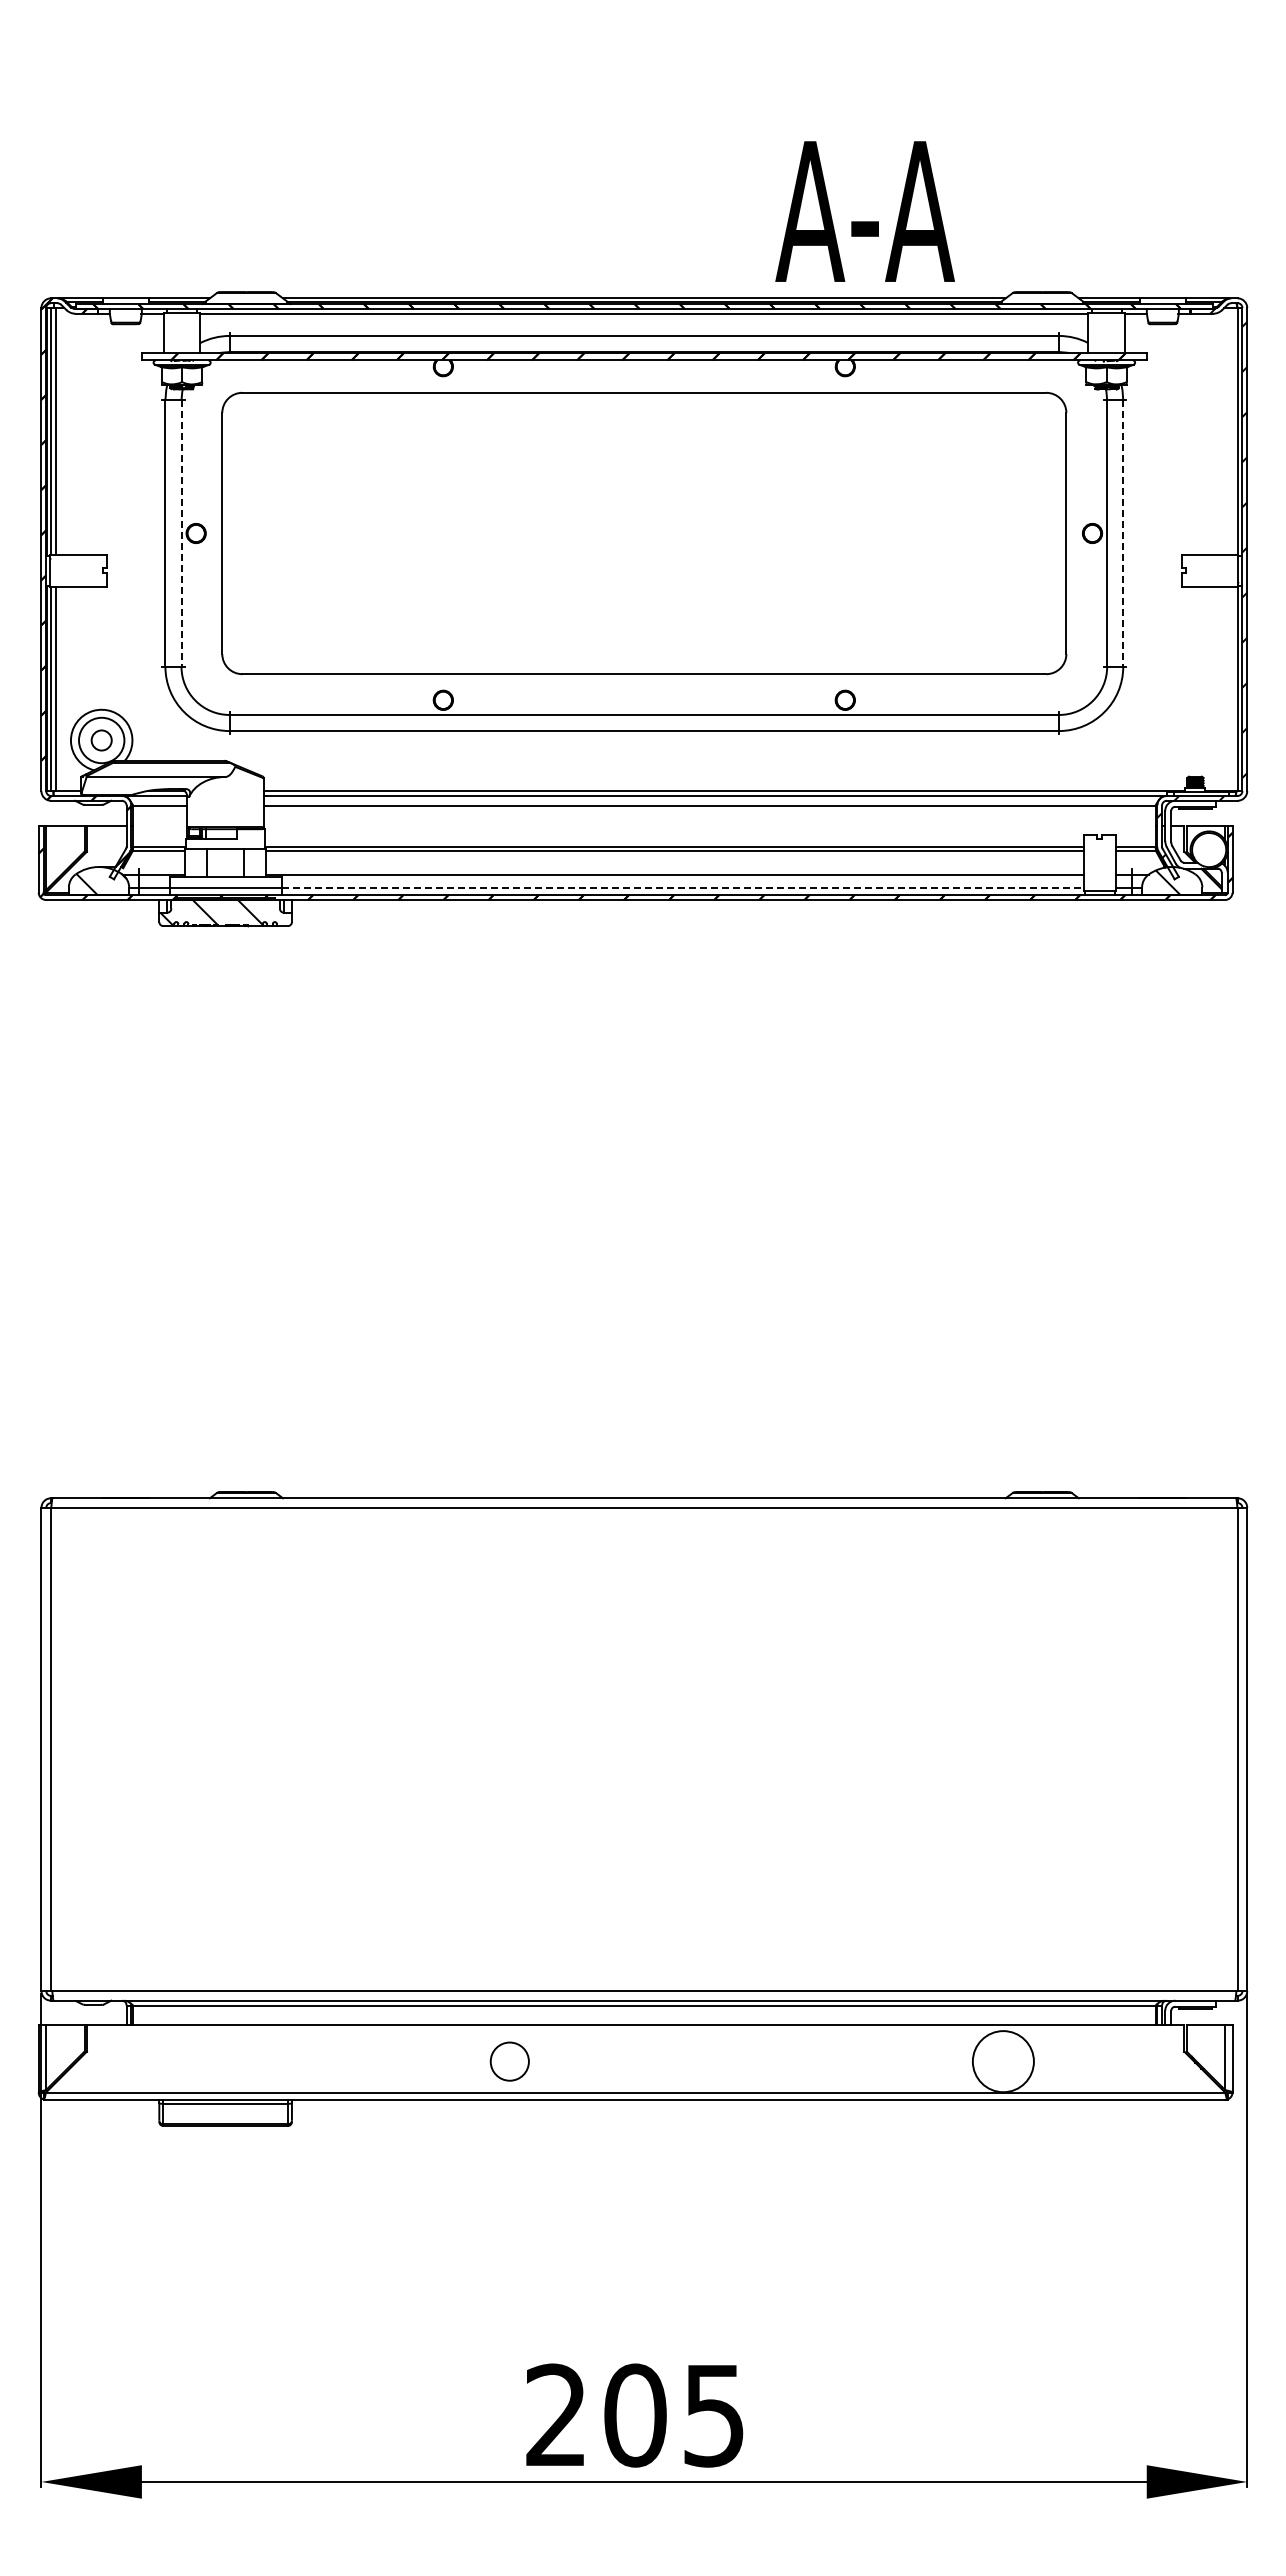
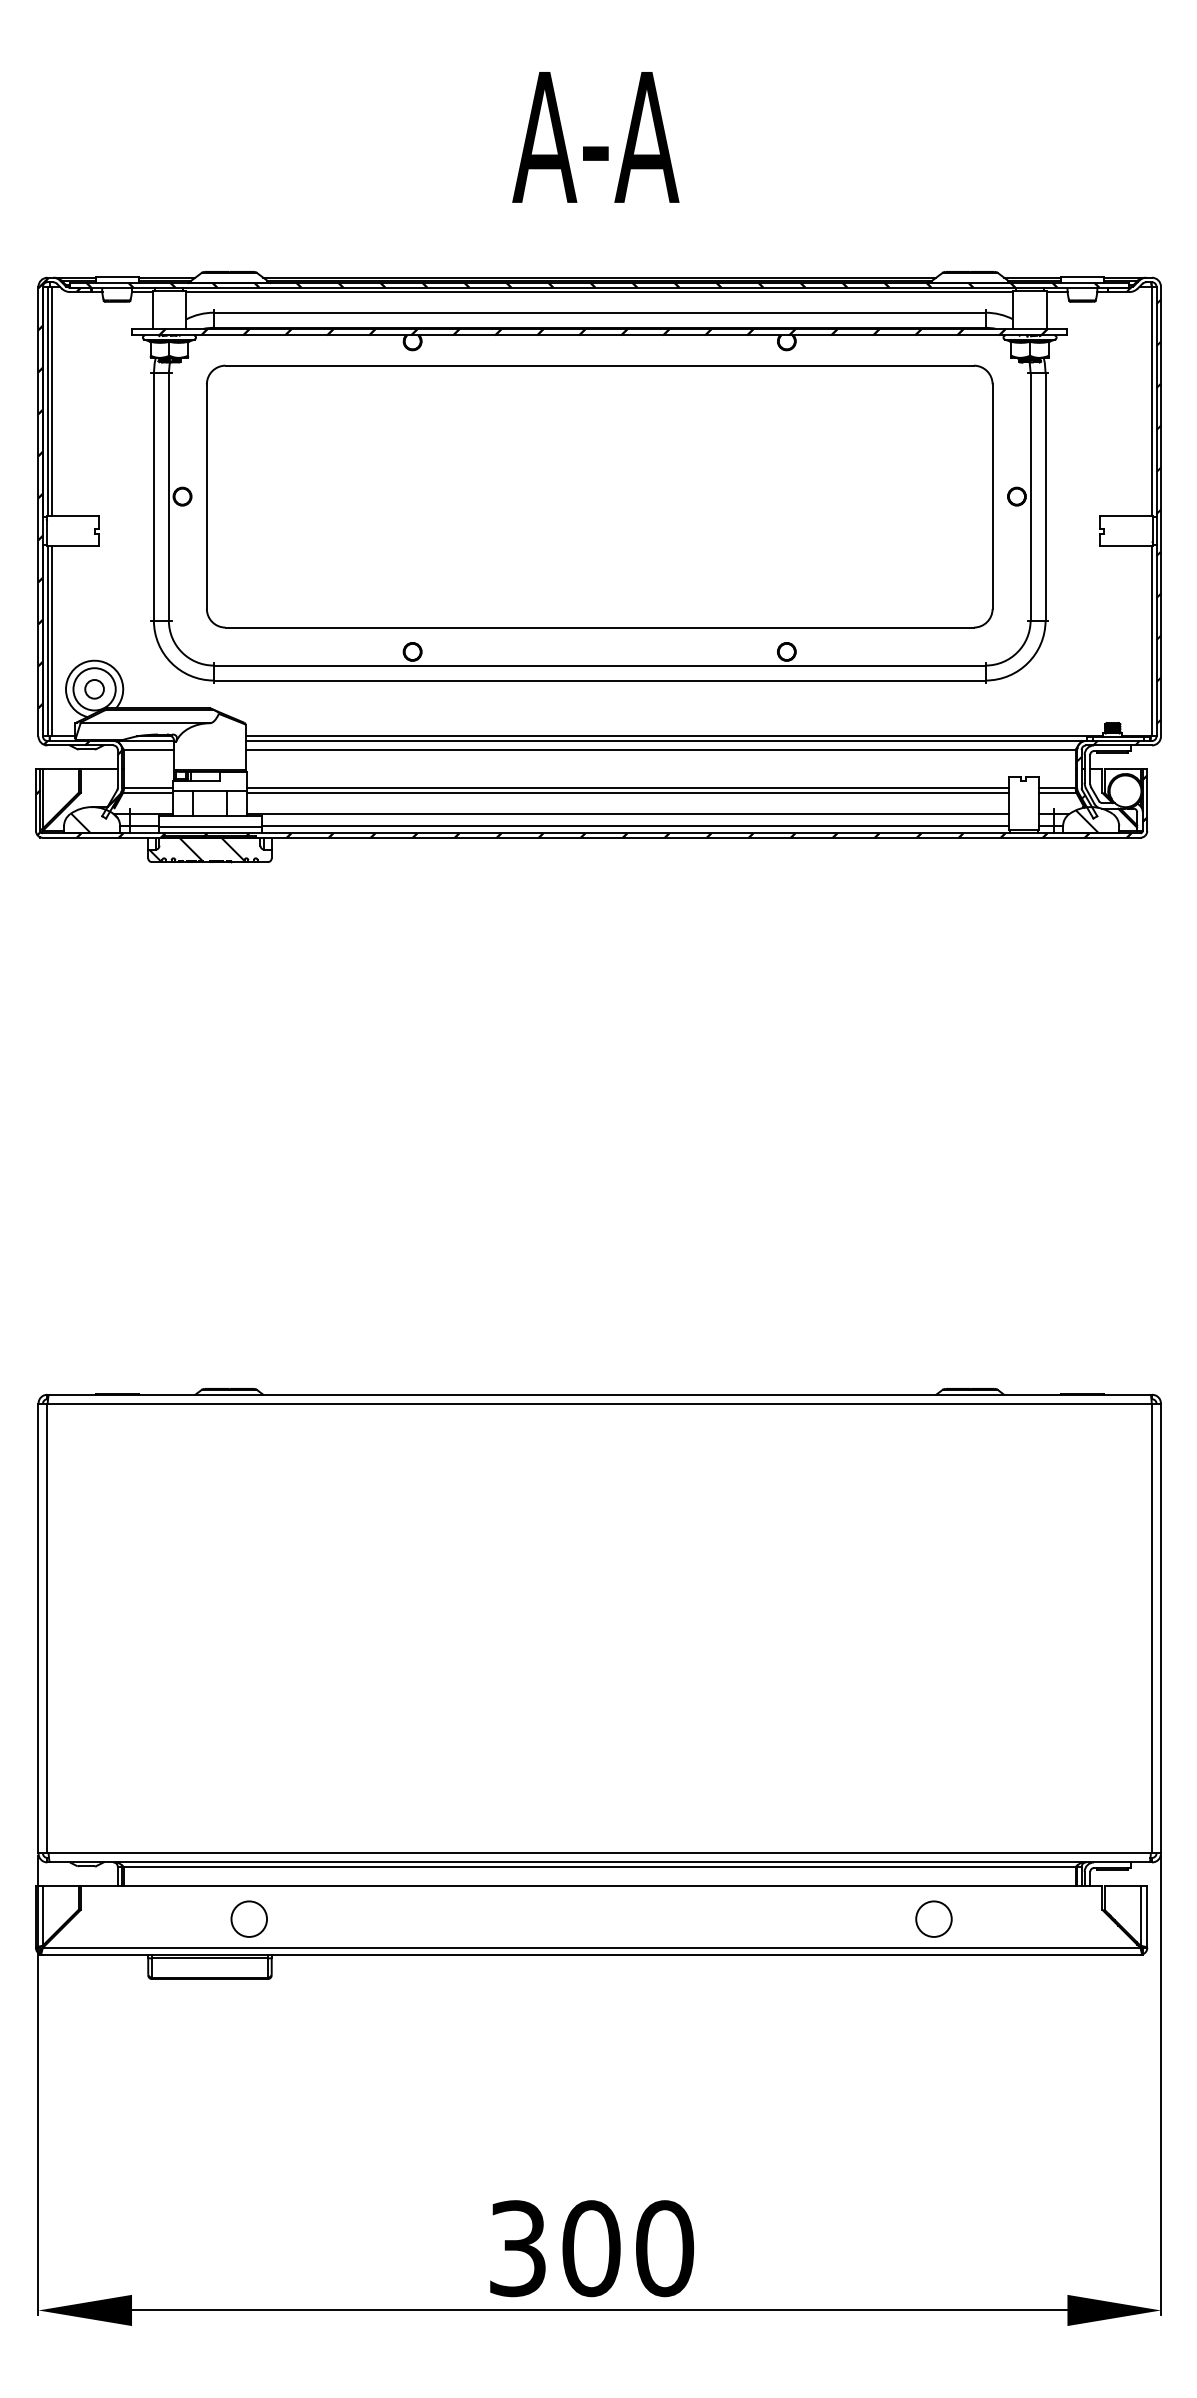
text: (864, 211) -> (595, 137), moved
line: (181, 534) -> (168, 497), dashed -> solid
line: (1123, 534) -> (1045, 497), dashed -> solid
line: (683, 887) -> (636, 826), dashed -> solid
circle: (509, 2061) -> (248, 1919), moved
circle: (1003, 2061) -> (934, 1919), size x0.62
text: (635, 2415) -> (591, 2248), 205 -> 300

